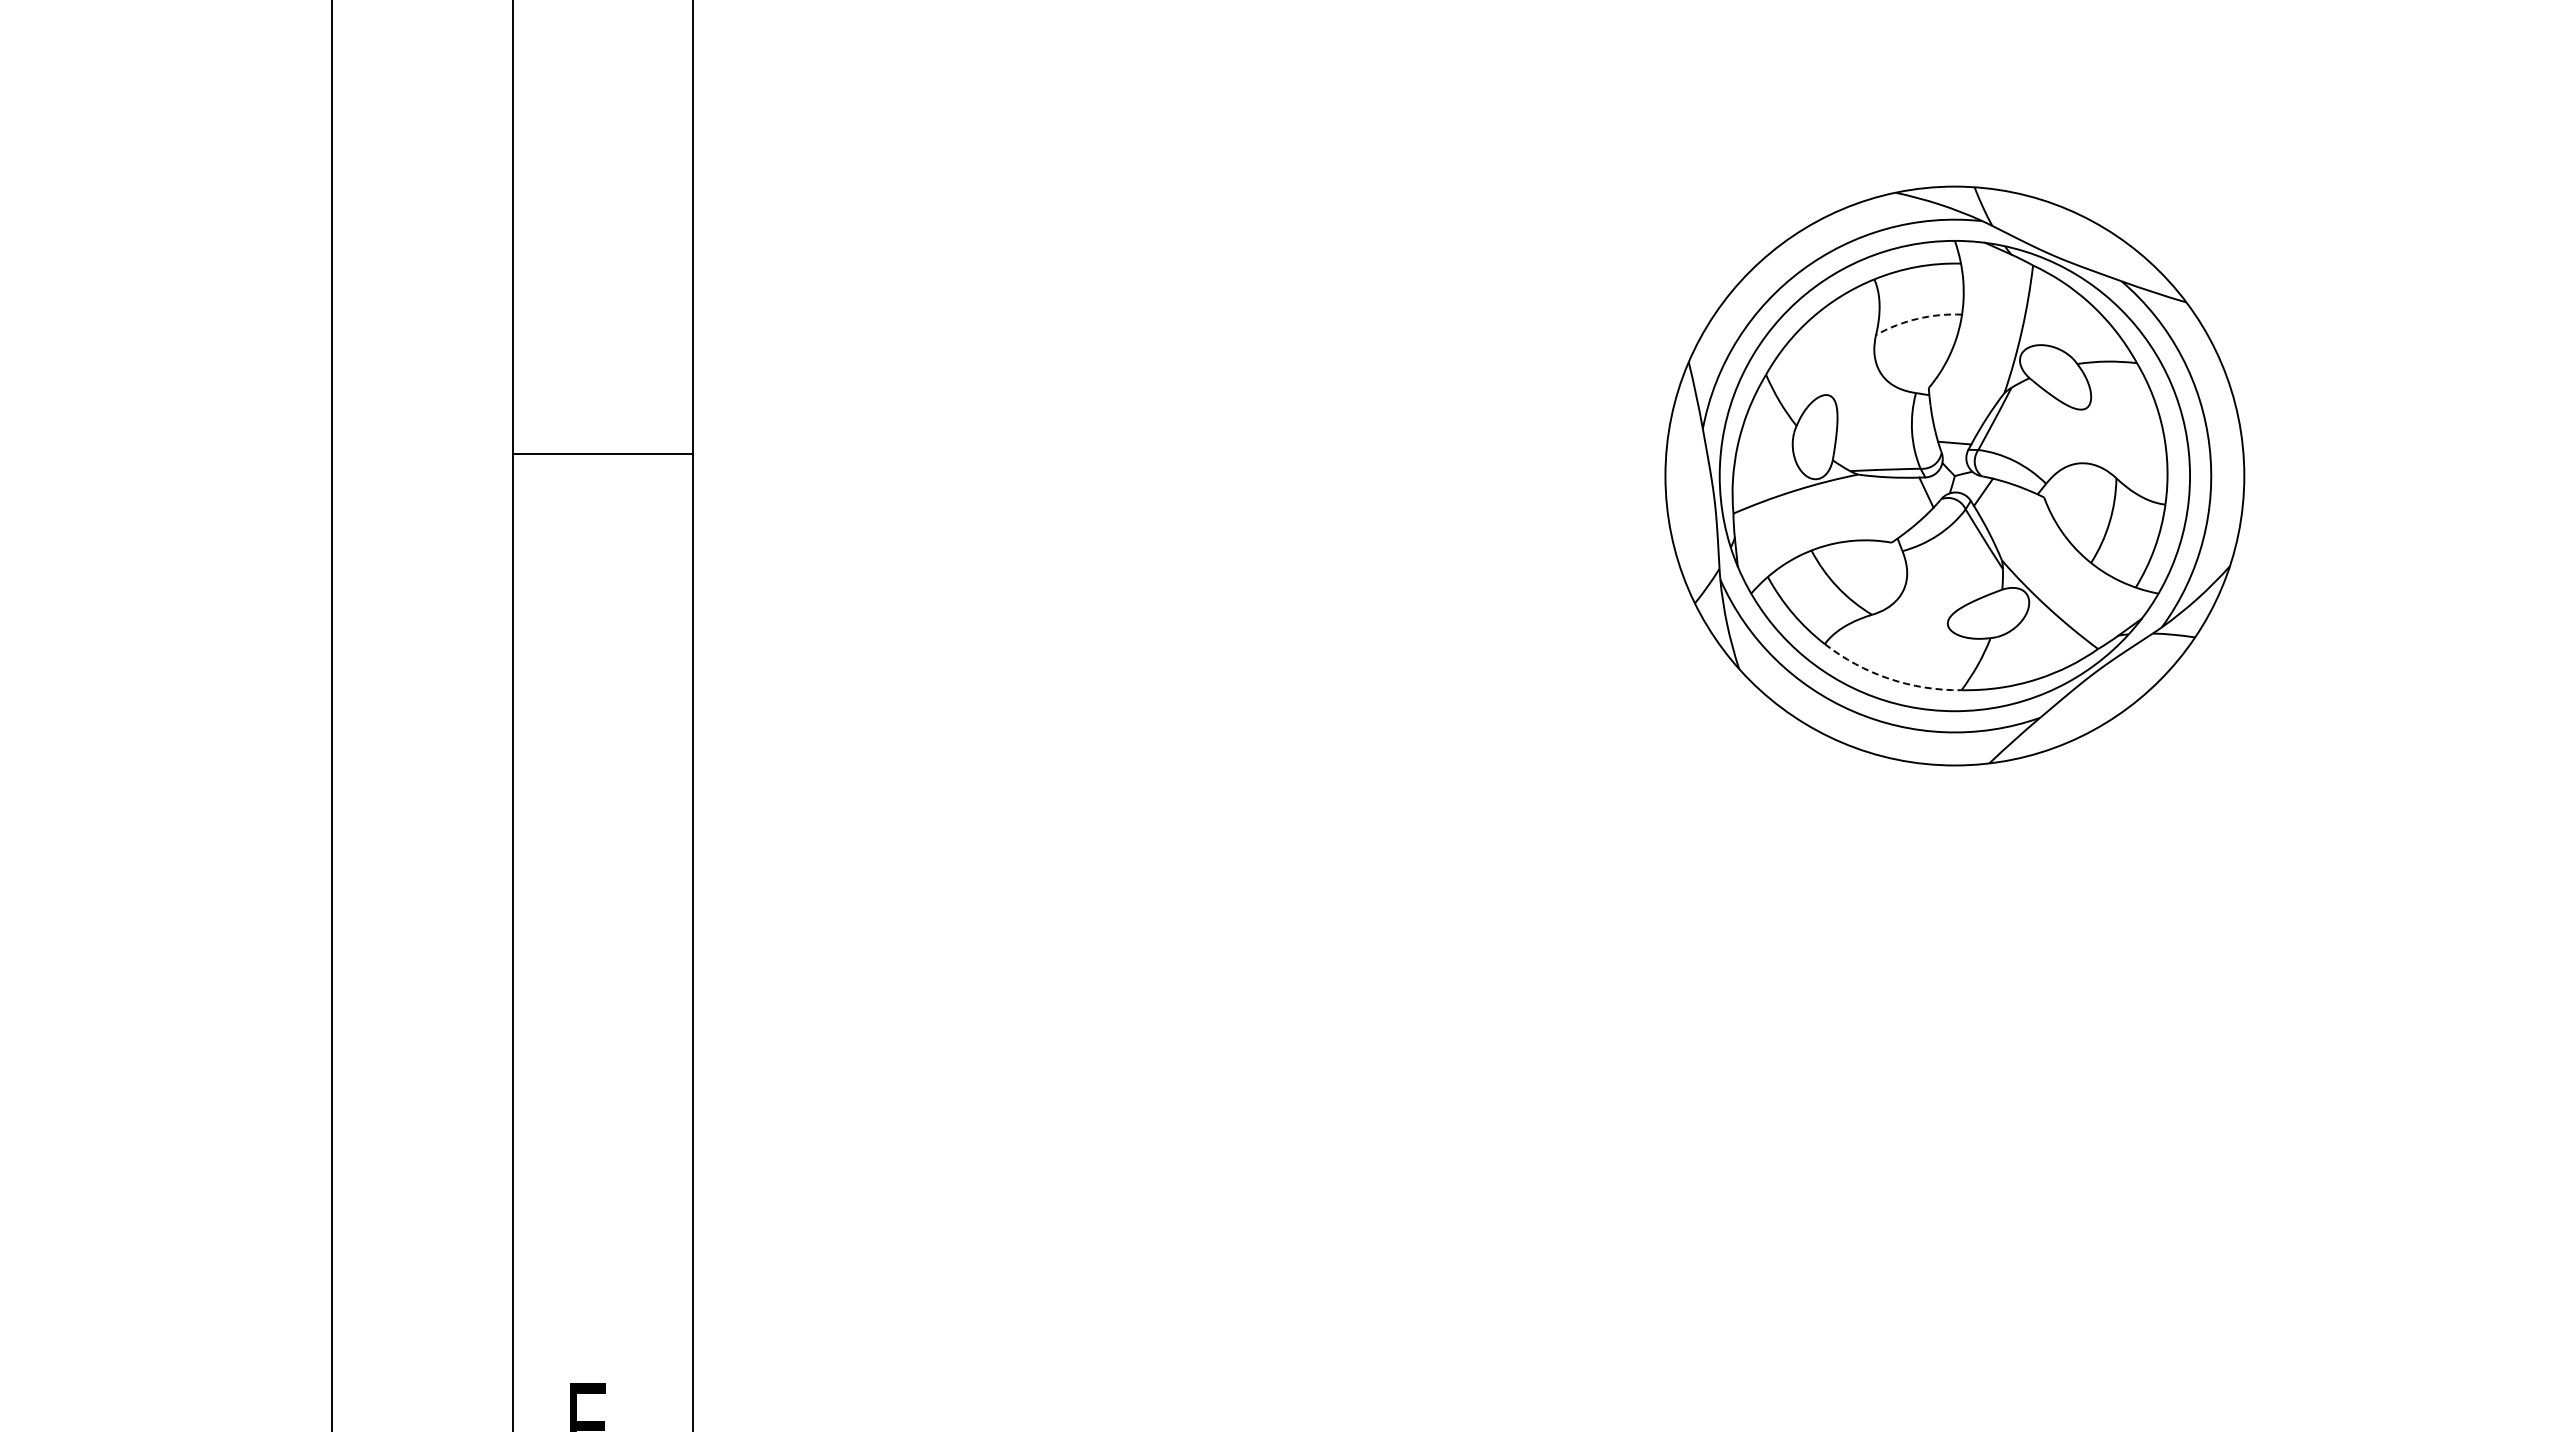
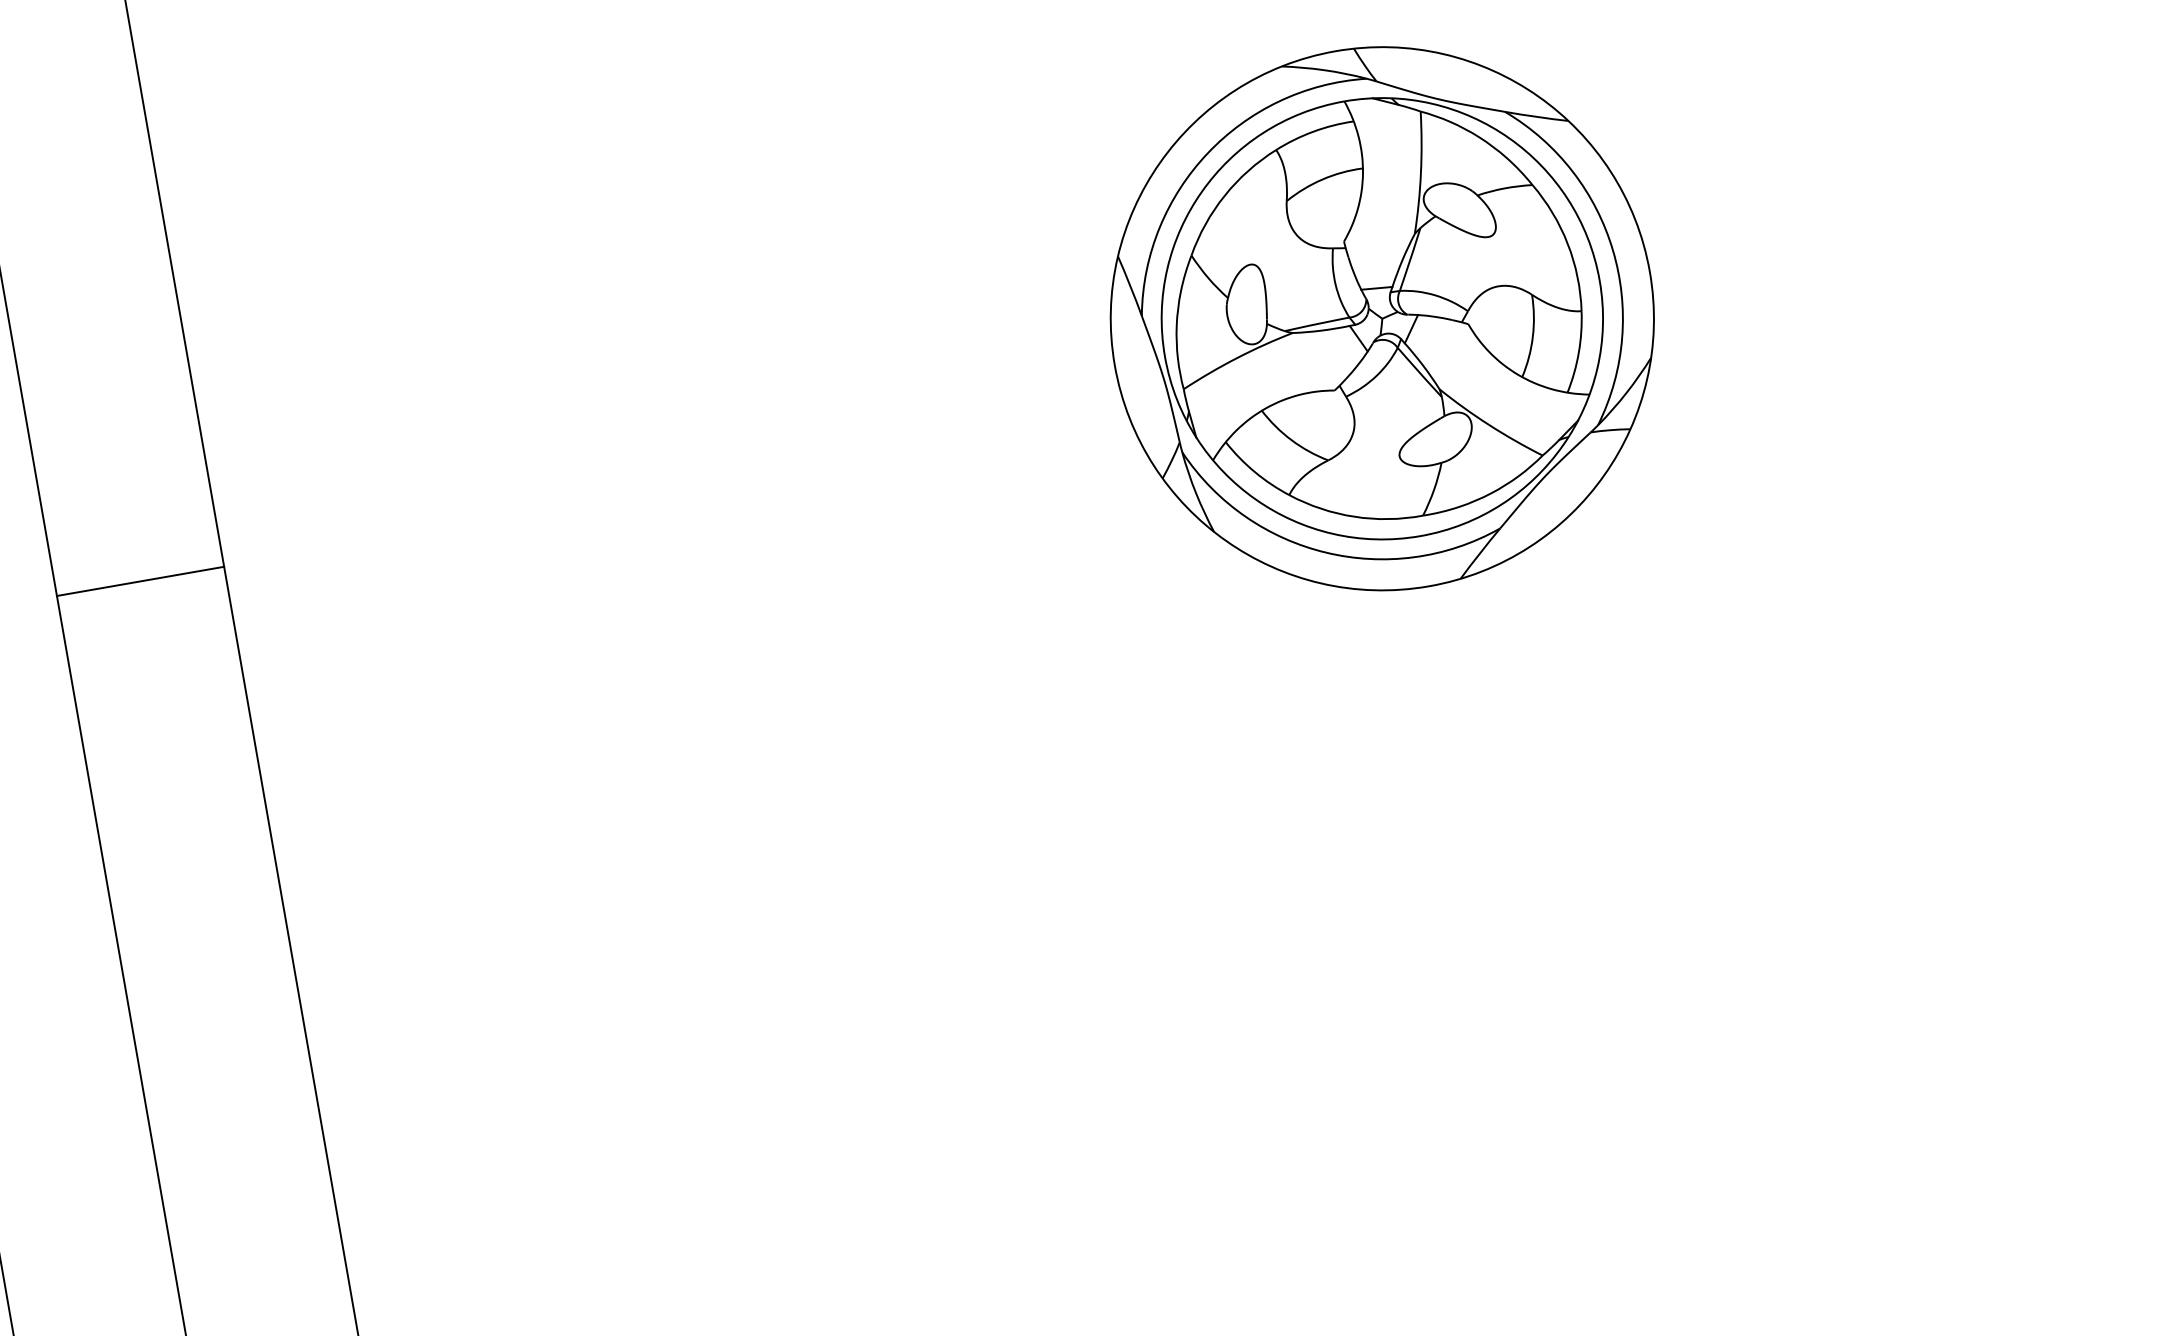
arc: (1917, 318) -> (1322, 179), dashed -> solid
line: (602, 454) -> (140, 581), moved
arc: (1889, 678) -> (1354, 516), dashed -> solid

